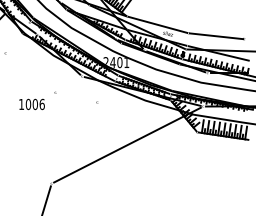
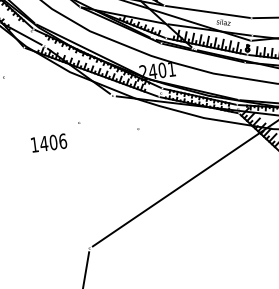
text: (28, 104) -> (44, 143), 1006 -> 1406

